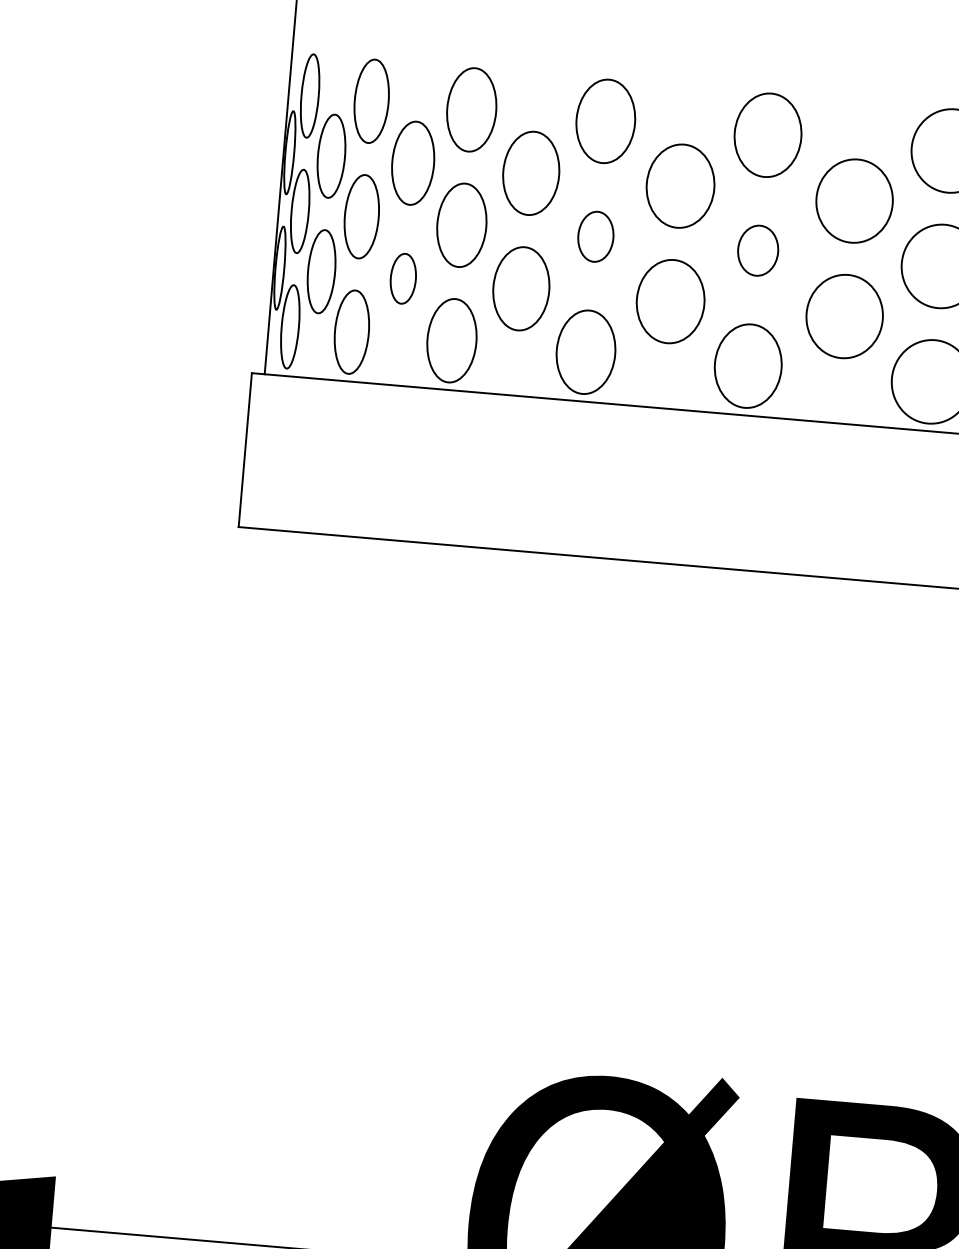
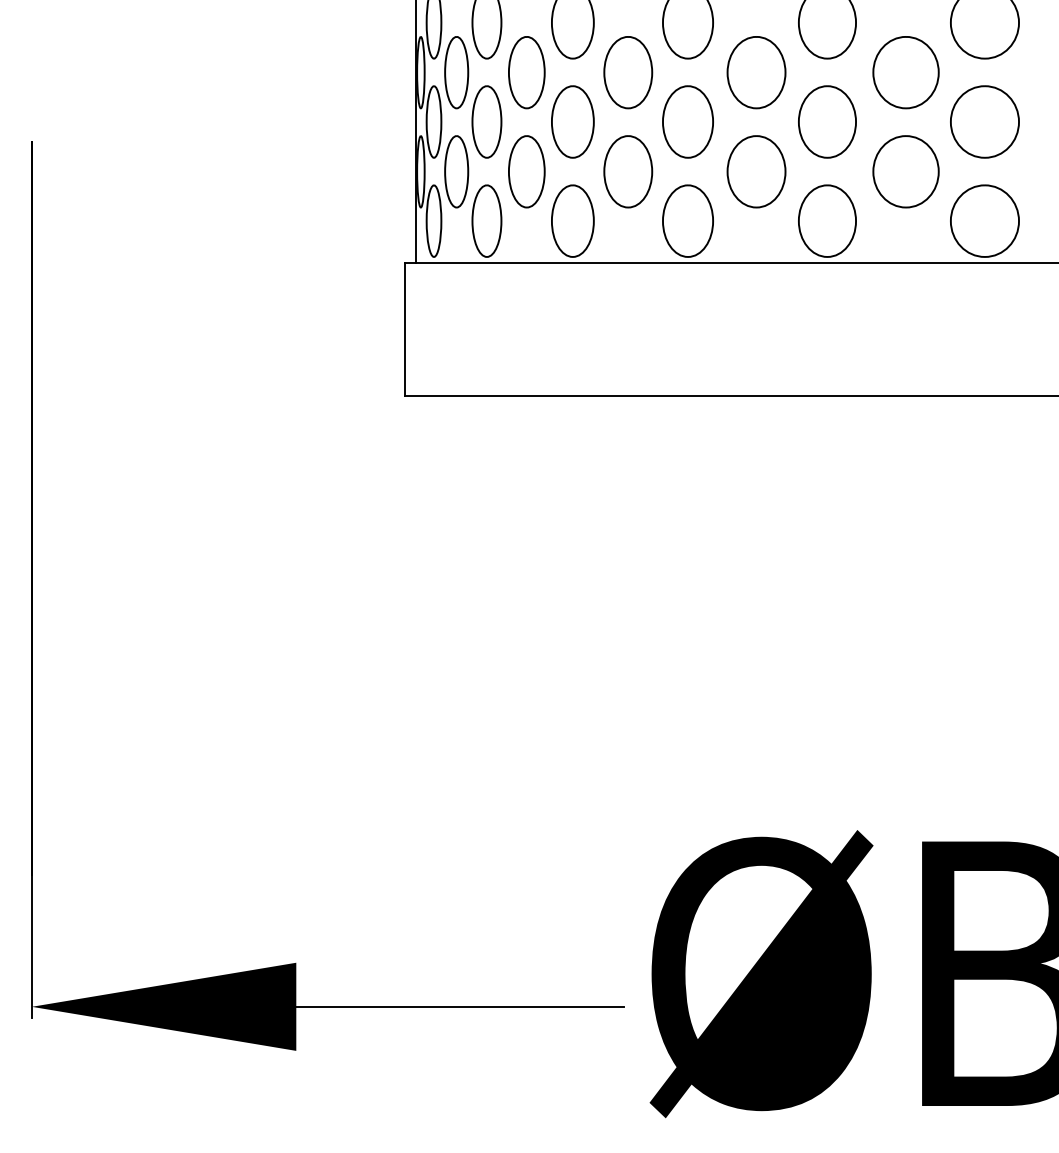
part: (595, 236) -> (687, 121), size x1.67
part: (758, 250) -> (827, 121), size x1.67
part: (402, 278) -> (526, 171), size x1.67

